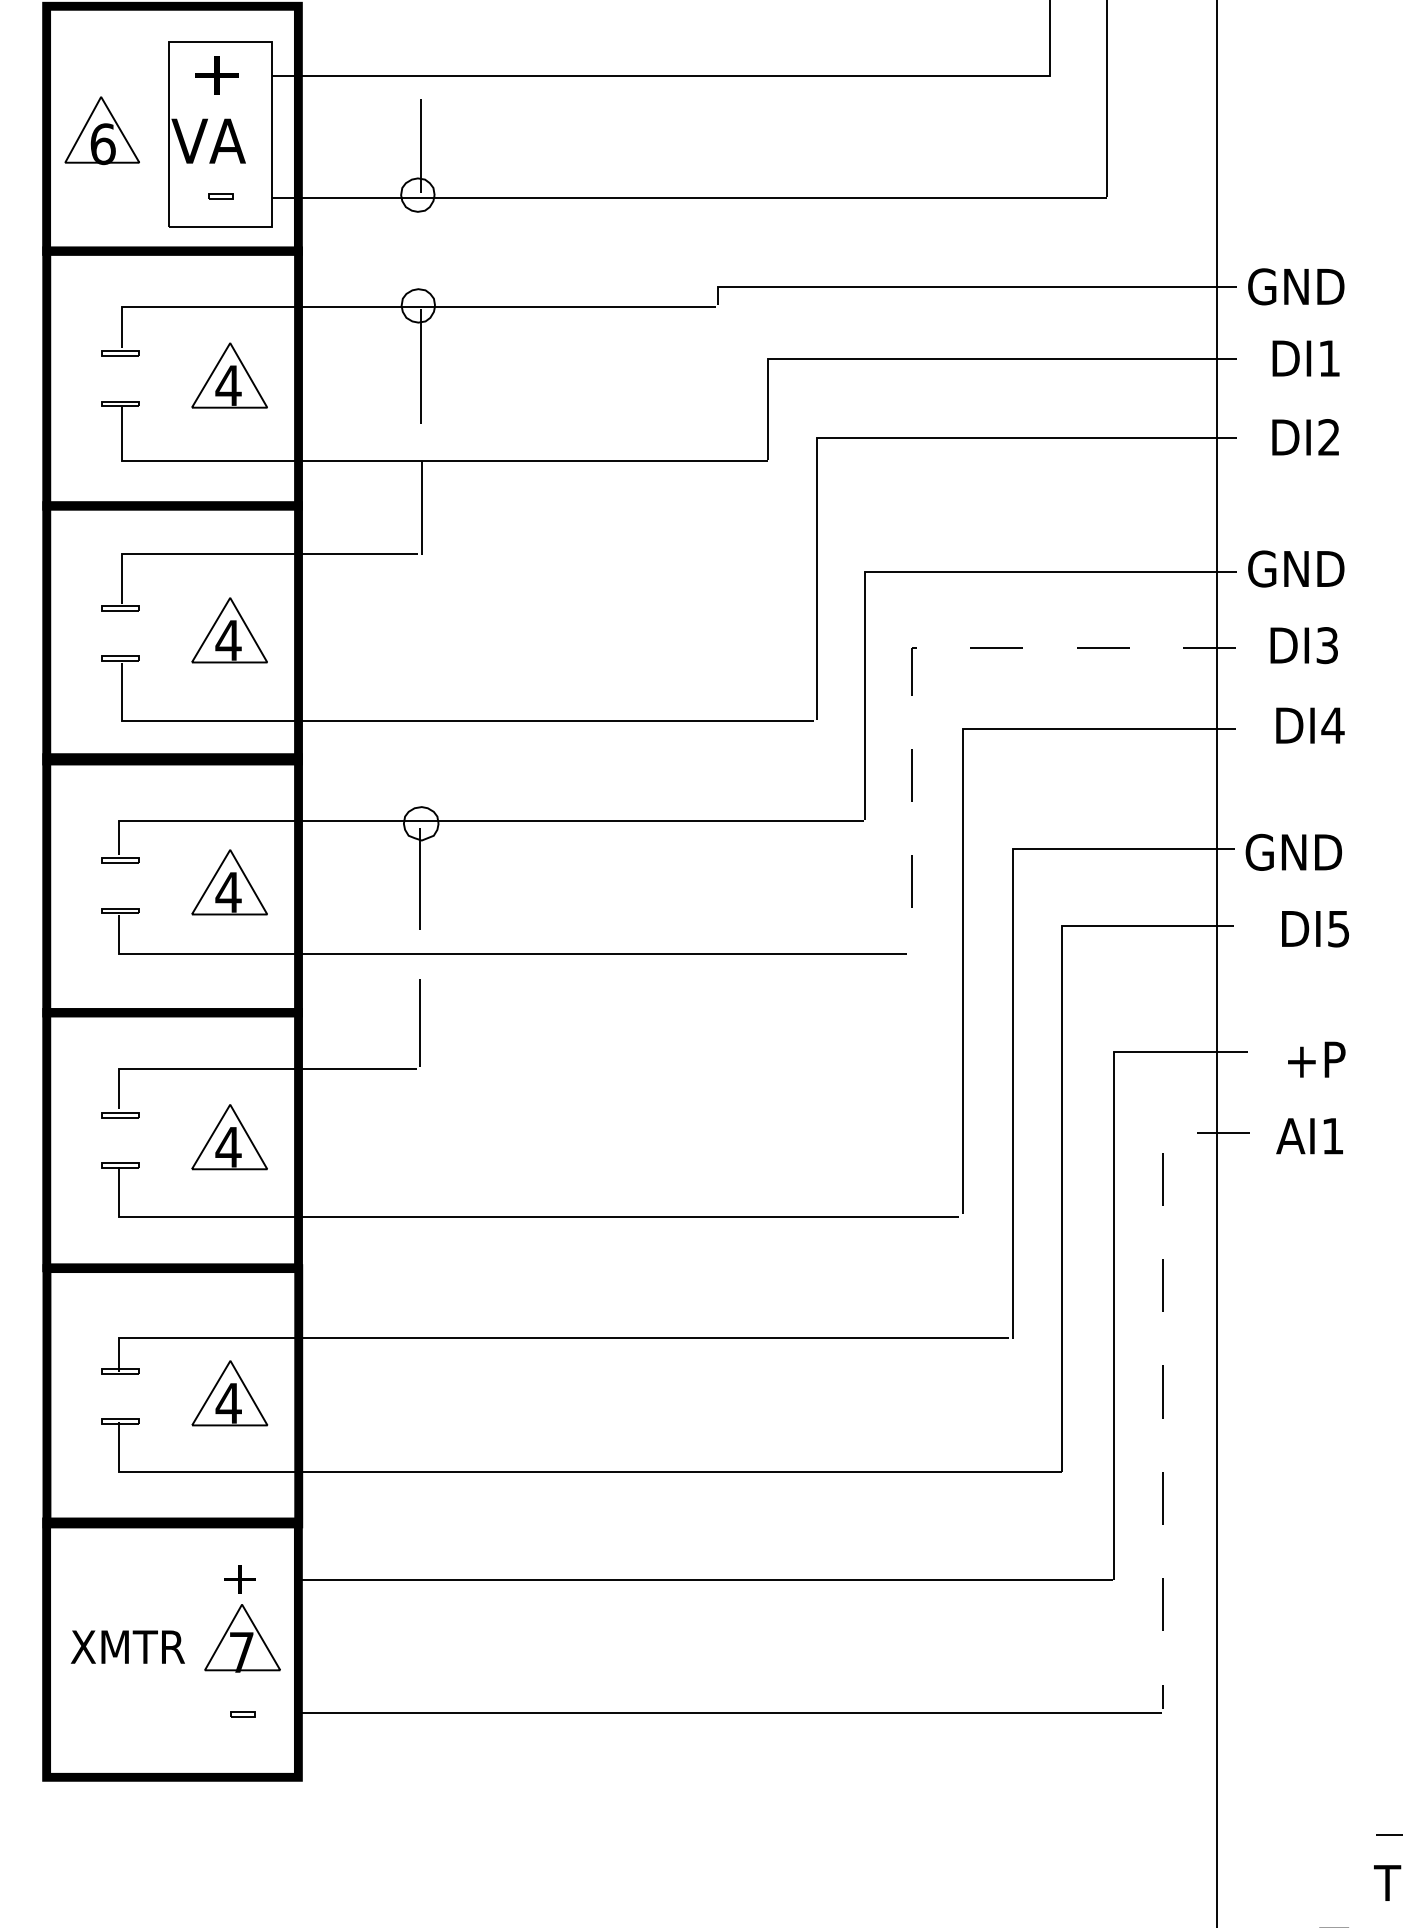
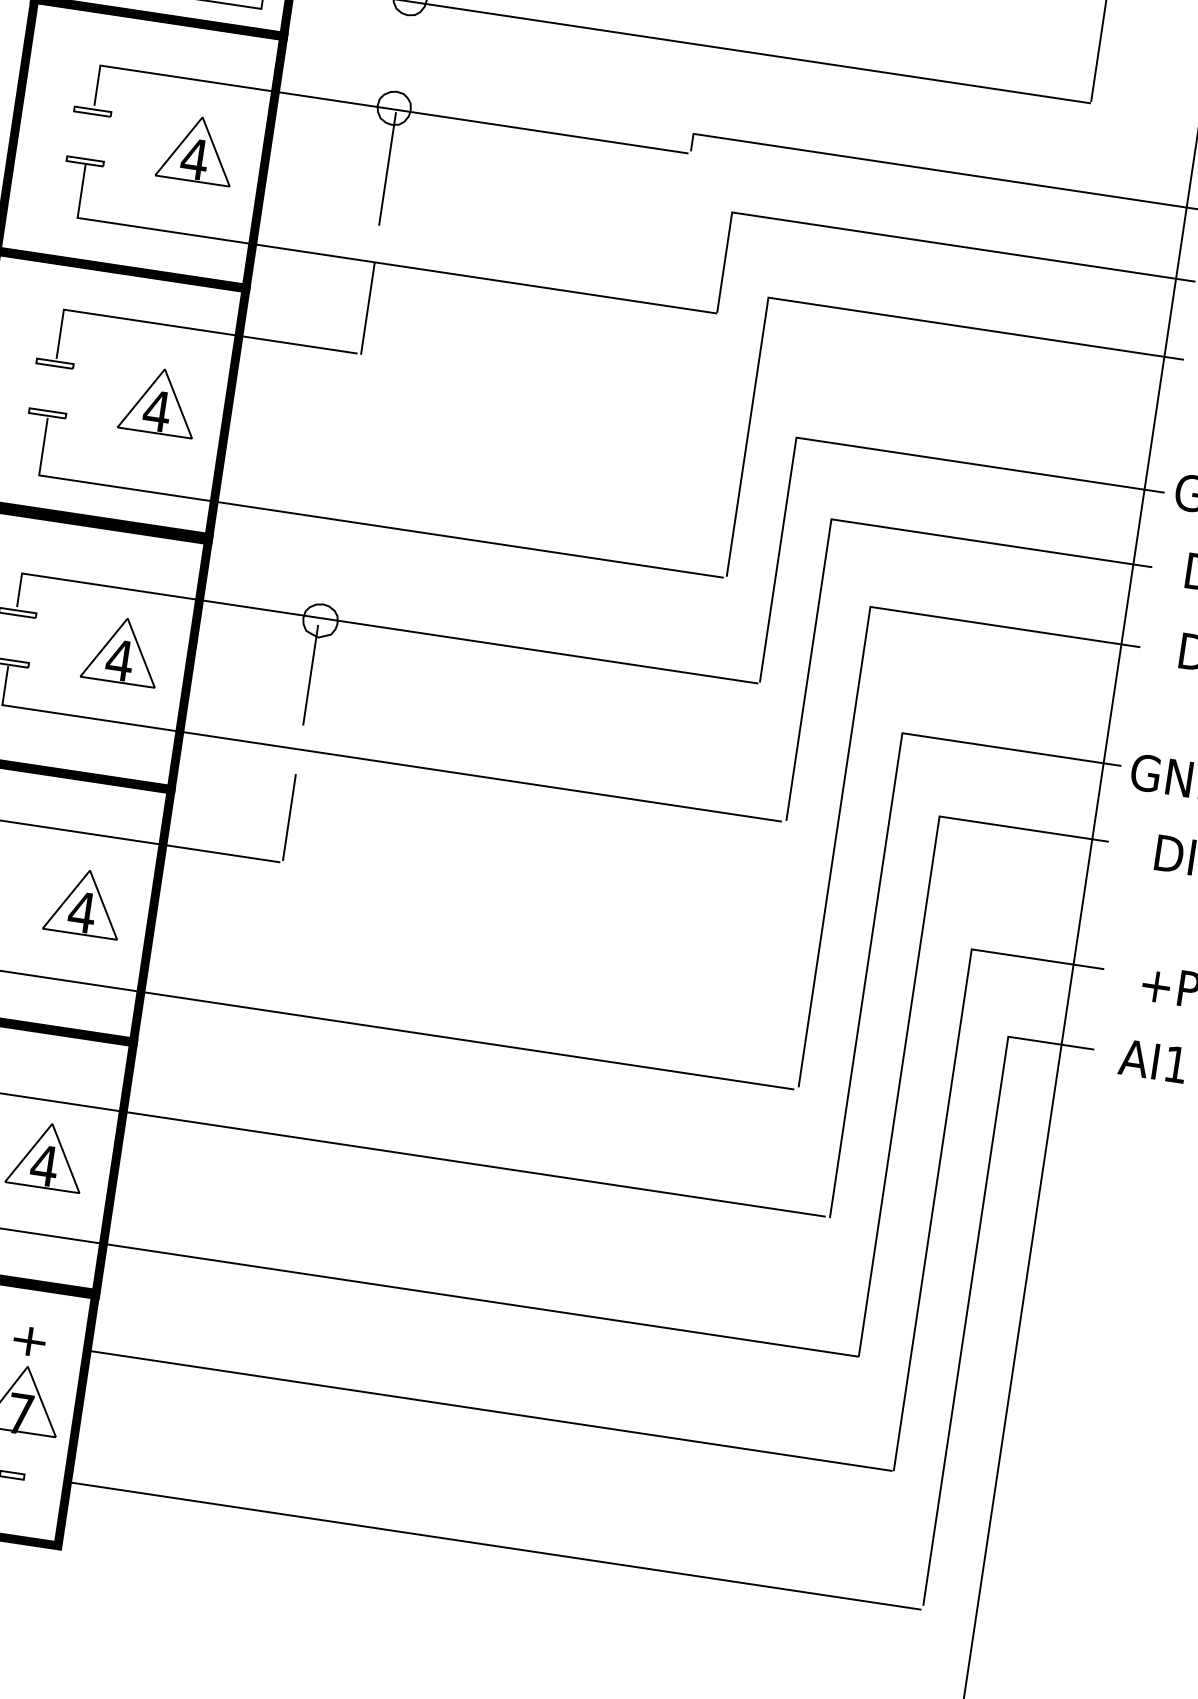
line: (920, 647) -> (840, 520), dashed -> solid
line: (1162, 1377) -> (971, 1278), dashed -> solid

